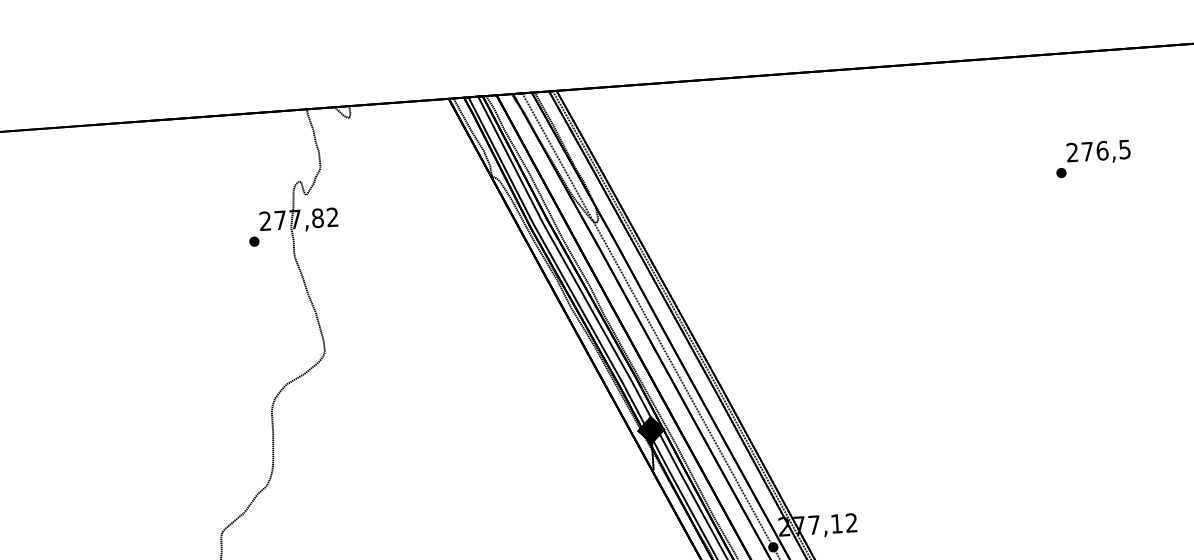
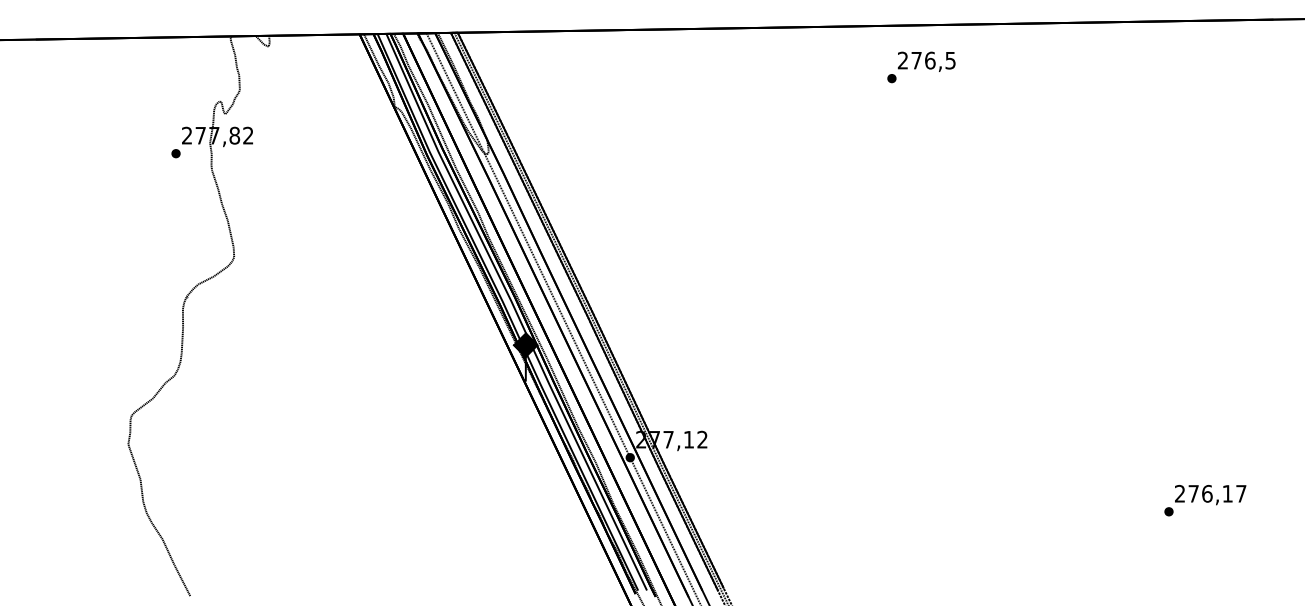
text: (1093, 158) -> (921, 67), moved

